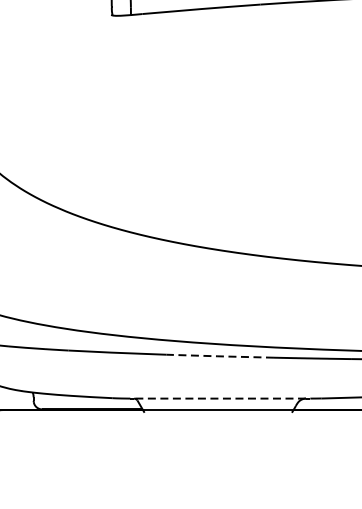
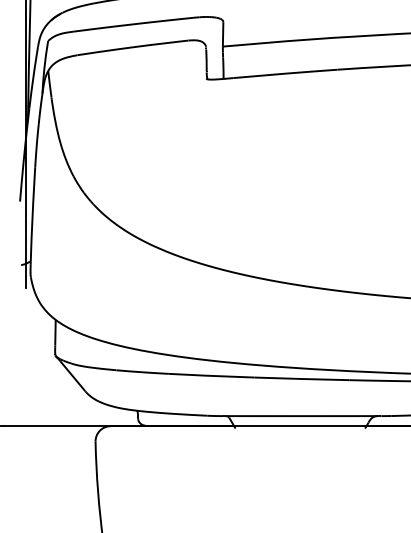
line: (219, 355) -> (301, 378), dashed -> solid
line: (219, 399) -> (301, 416), dashed -> solid

